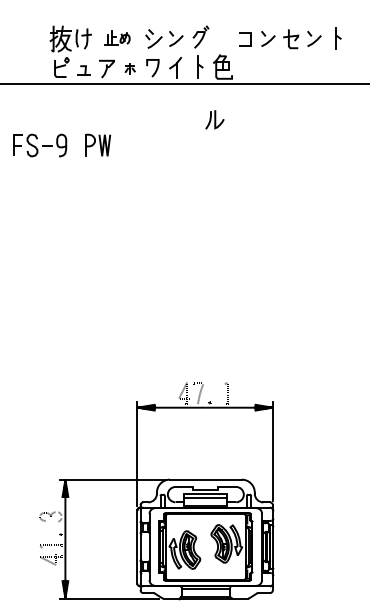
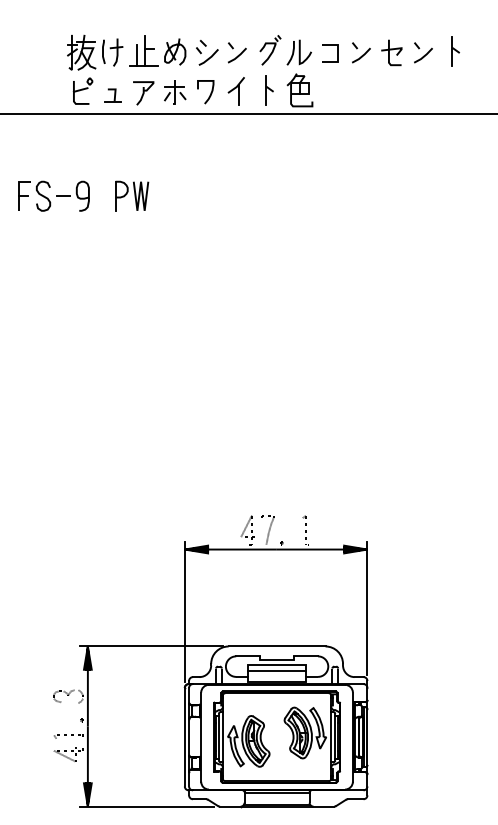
part: (117, 37) -> (157, 50), size x1.67
part: (130, 68) -> (175, 92), size x1.67
part: (214, 119) -> (298, 52), moved

